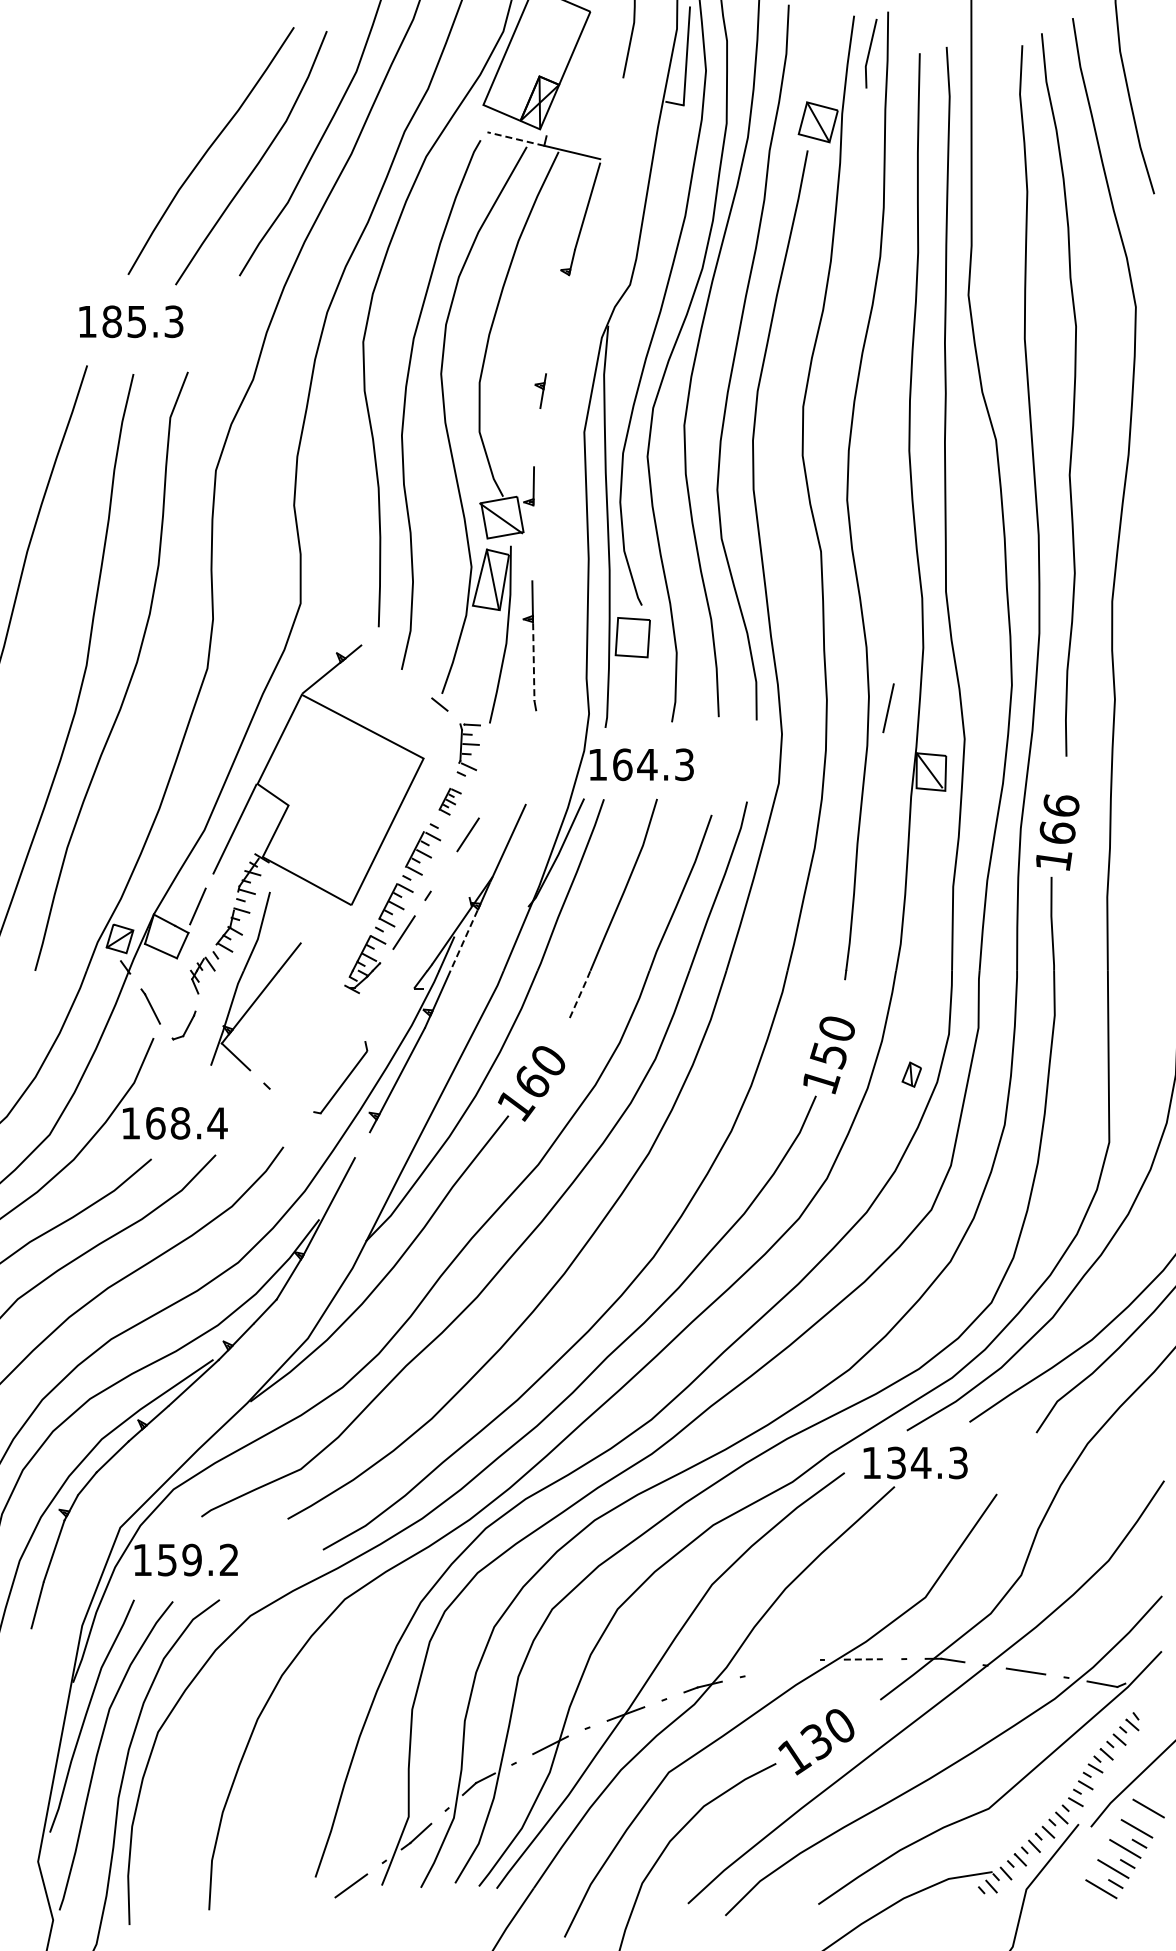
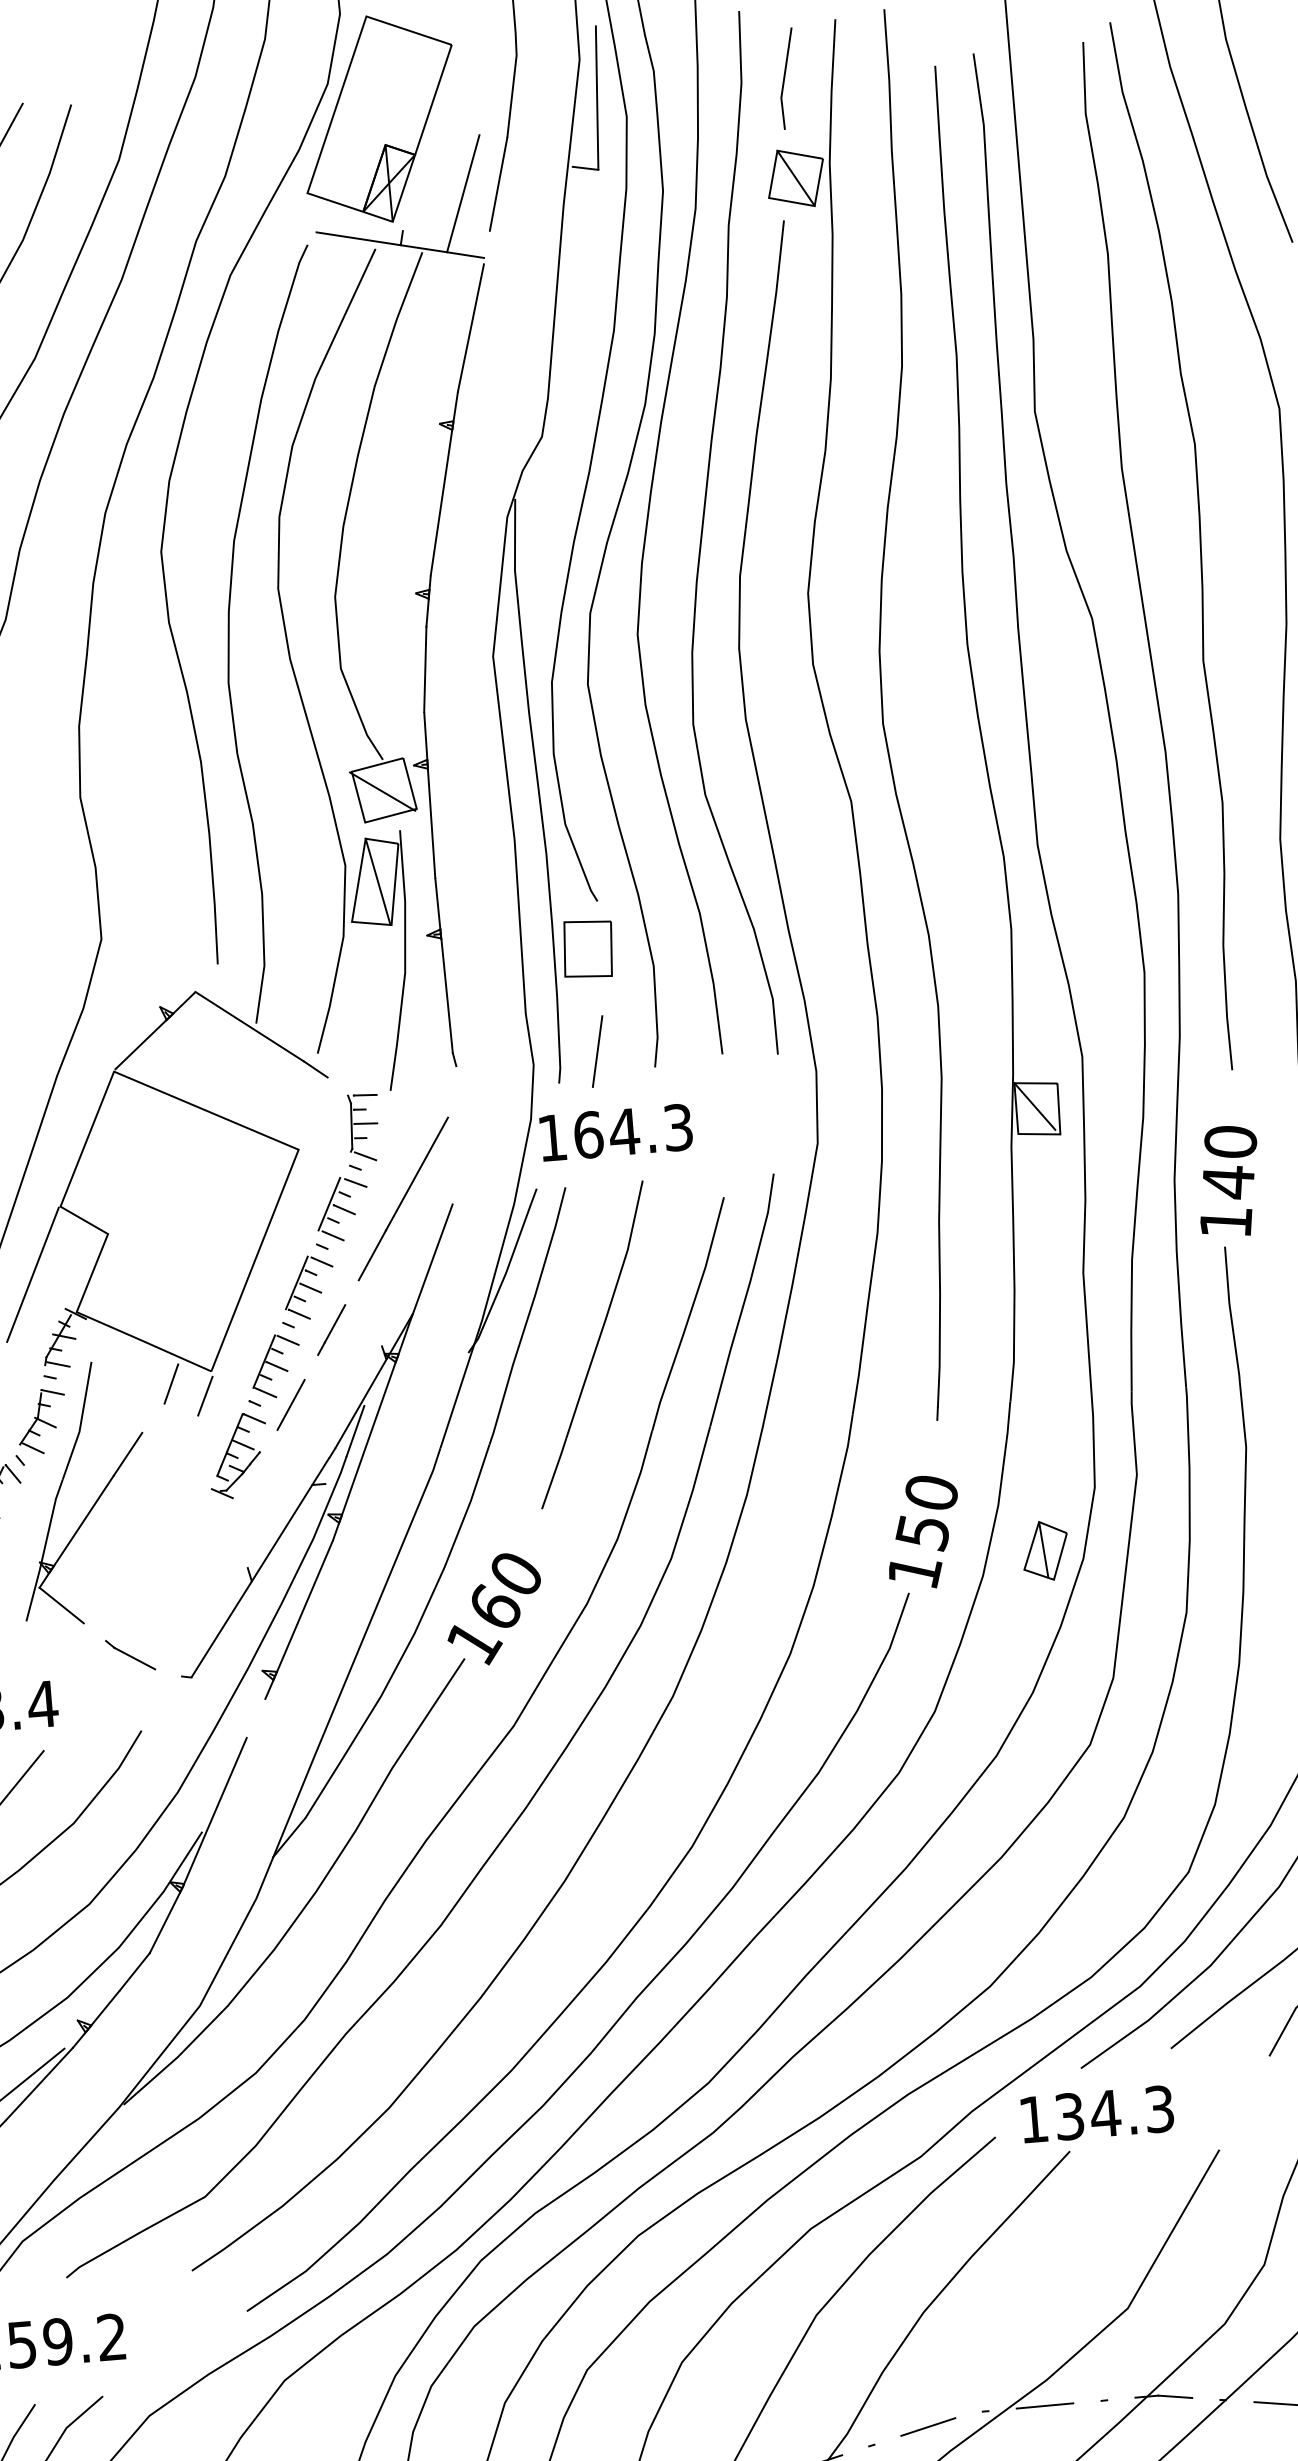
line: (869, 53) -> (785, 78), moved
line: (614, 109) -> (498, 184), added
line: (589, 114) -> (462, 194), added
line: (515, 138) -> (358, 238), dashed -> solid
line: (557, 324) -> (441, 503), added
line: (537, 437) -> (425, 669), added
line: (532, 543) -> (431, 824), added
line: (533, 662) -> (446, 997), dashed -> solid
line: (397, 671) -> (250, 1026), added
line: (888, 708) -> (597, 1051), moved
line: (502, 781) -> (415, 1173), added
part: (449, 801) -> (341, 1209), size x1.67
text: (1059, 819) -> (1229, 1162), 166 -> 140
line: (438, 879) -> (334, 1323), added
line: (323, 911) -> (171, 1383), added
line: (345, 921) -> (204, 1395), added
line: (463, 941) -> (378, 1410), dashed -> solid
line: (580, 993) -> (554, 1472), dashed -> solid
line: (390, 1019) -> (281, 1532), added
part: (911, 1074) -> (1045, 1550), size x1.67
line: (282, 1096) -> (133, 1657), added
line: (863, 1659) -> (1045, 2406), dashed -> solid
line: (782, 1666) -> (928, 2425), added

